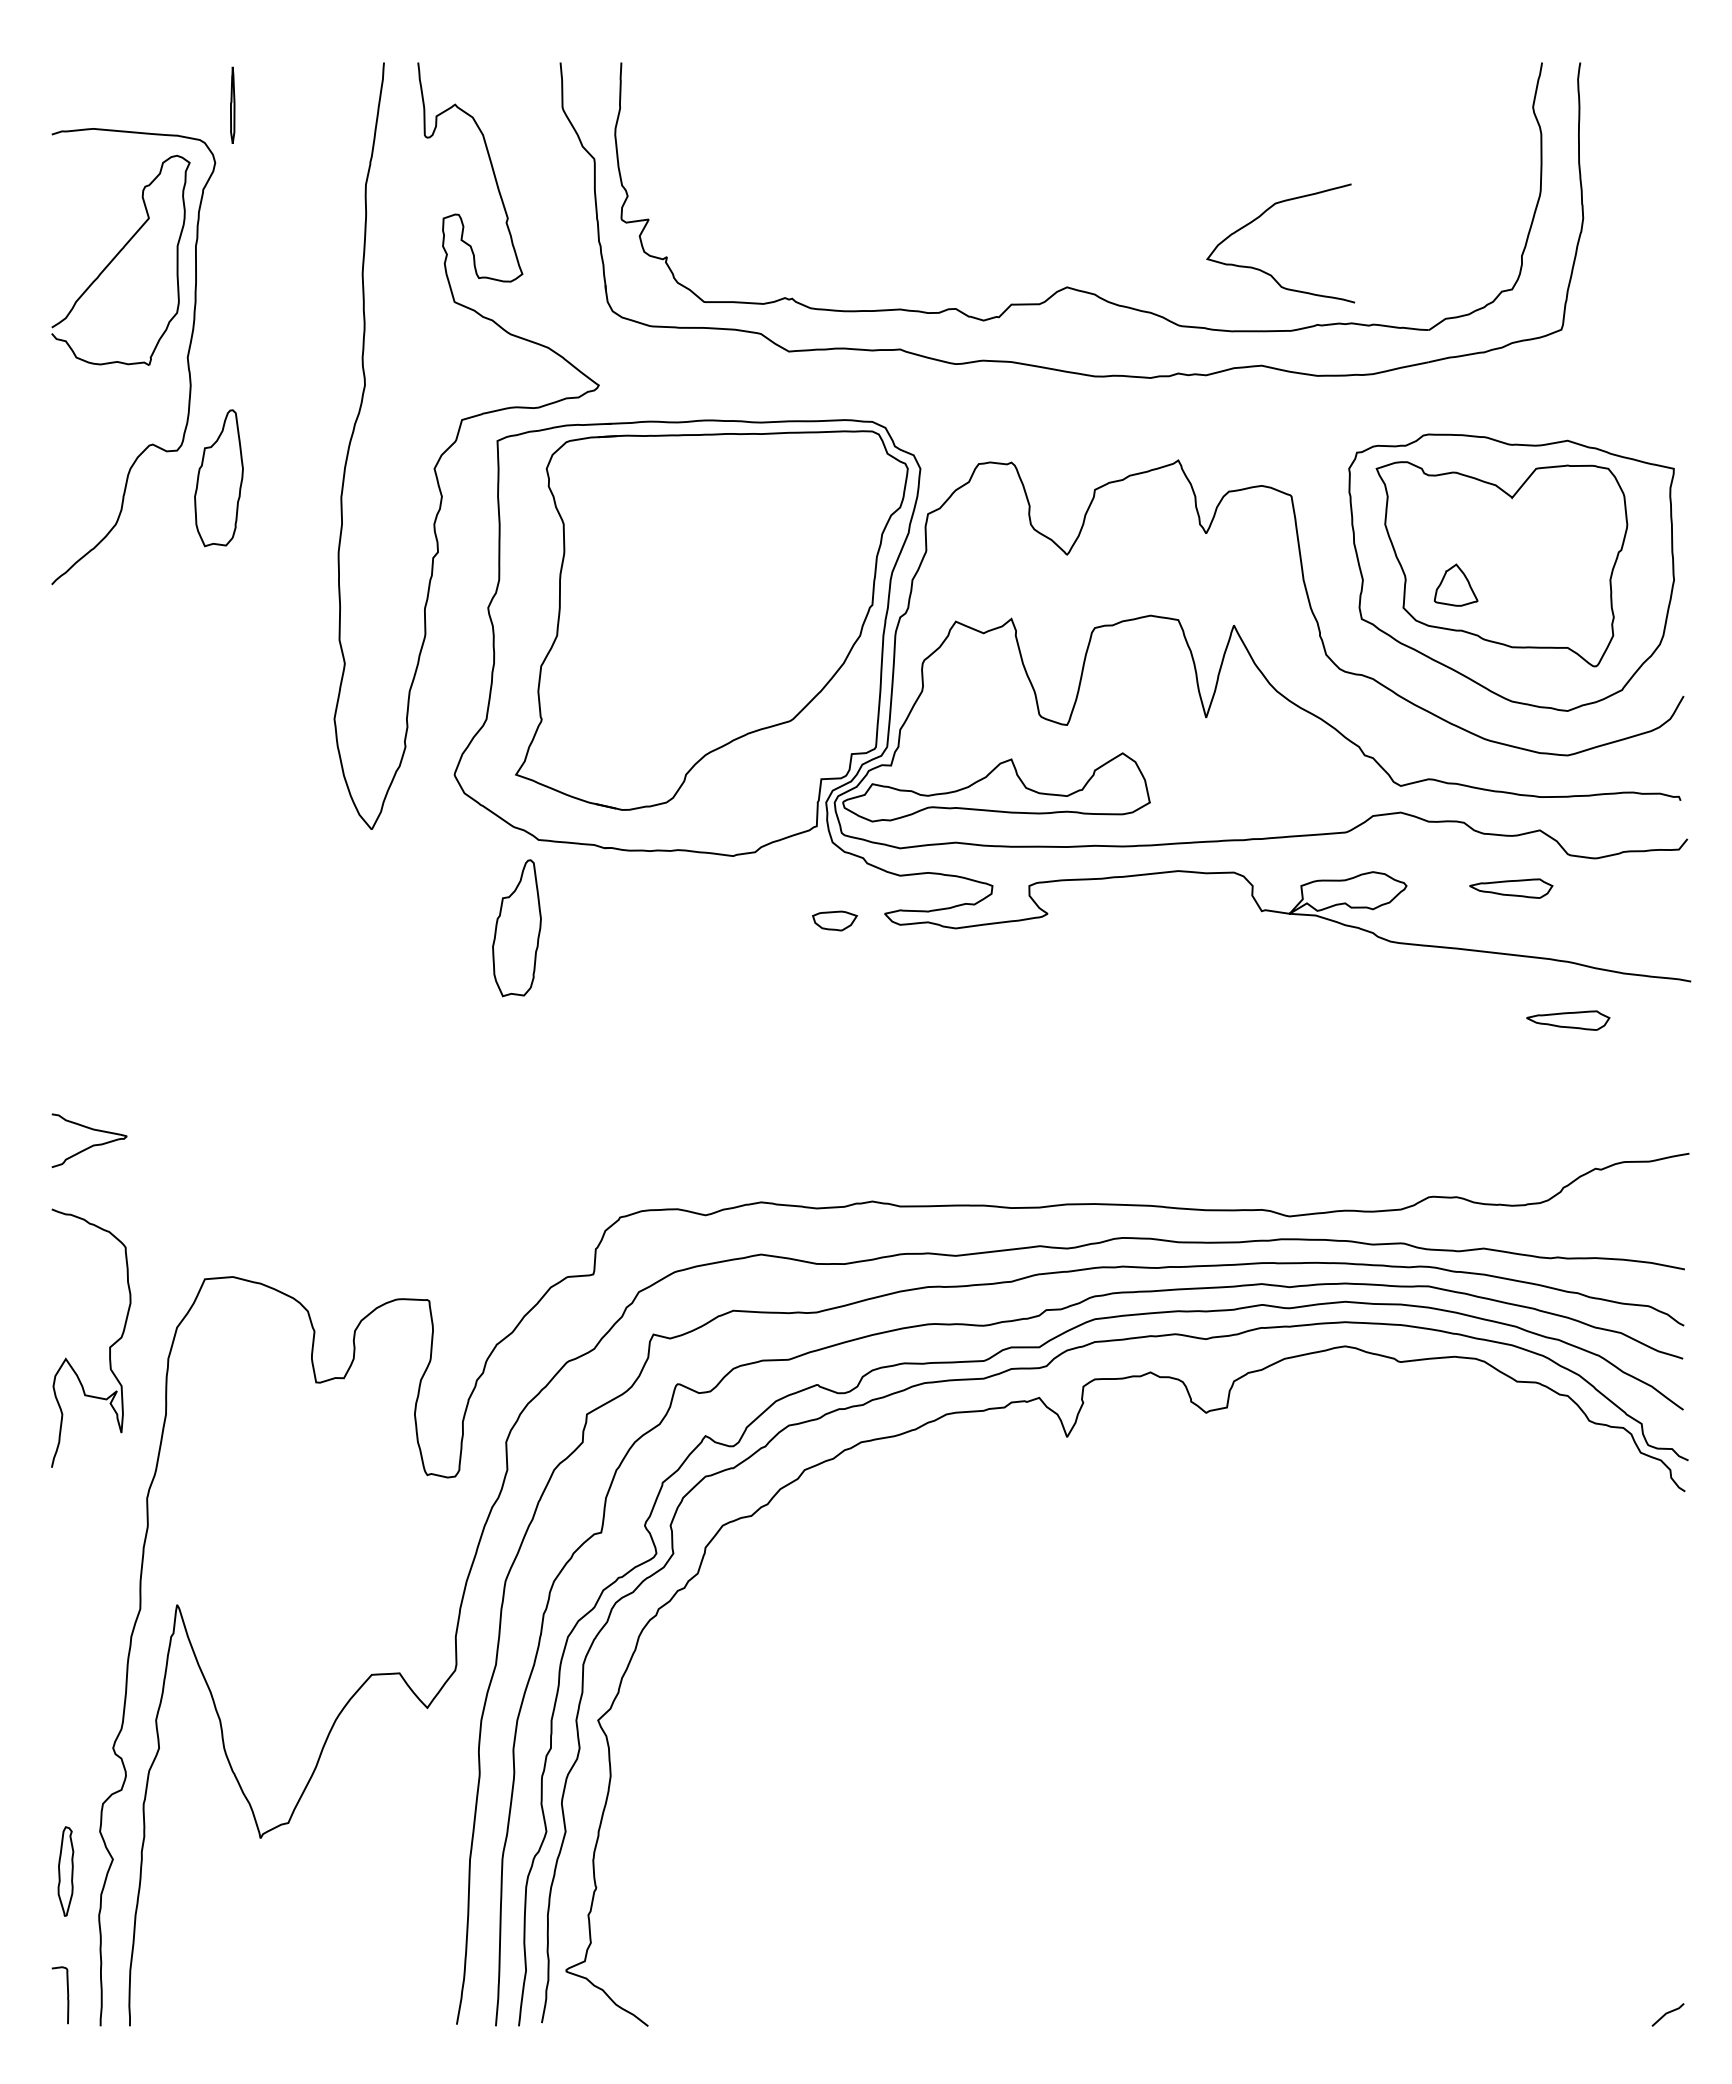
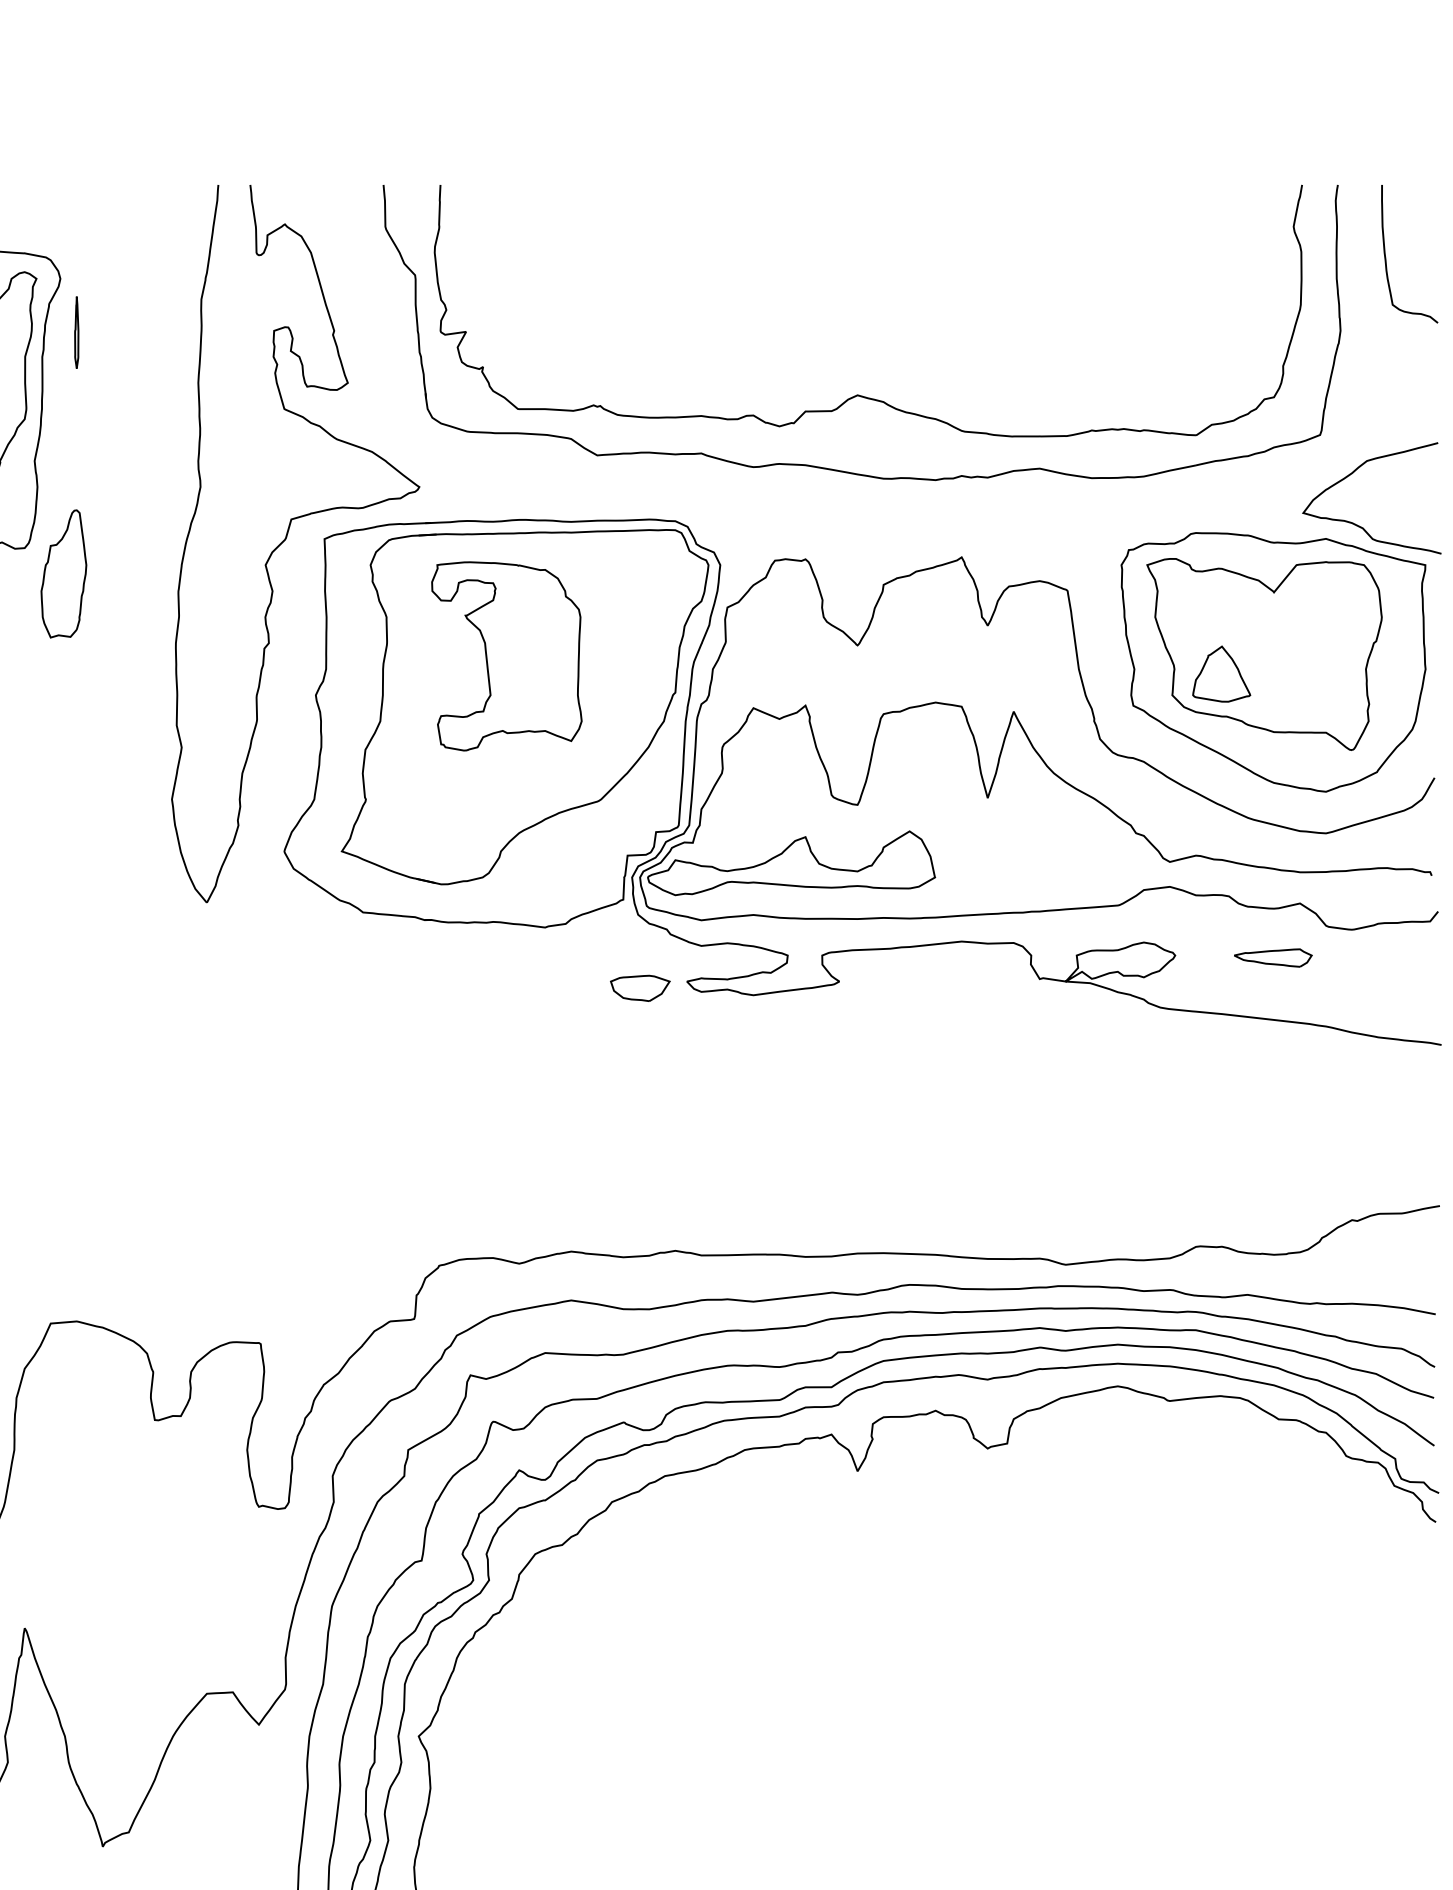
part: (232, 104) -> (76, 331), moved
curve: (1632, 142) -> (1386, 259), added
curve: (1265, 271) -> (1357, 524), moved
part: (692, 565) -> (507, 655), added
part: (1455, 584) -> (1221, 673), size x1.43
part: (834, 920) -> (639, 987), size x1.43
part: (516, 928) -> (342, 995), removed
part: (1568, 1020) -> (1326, 1081), removed

